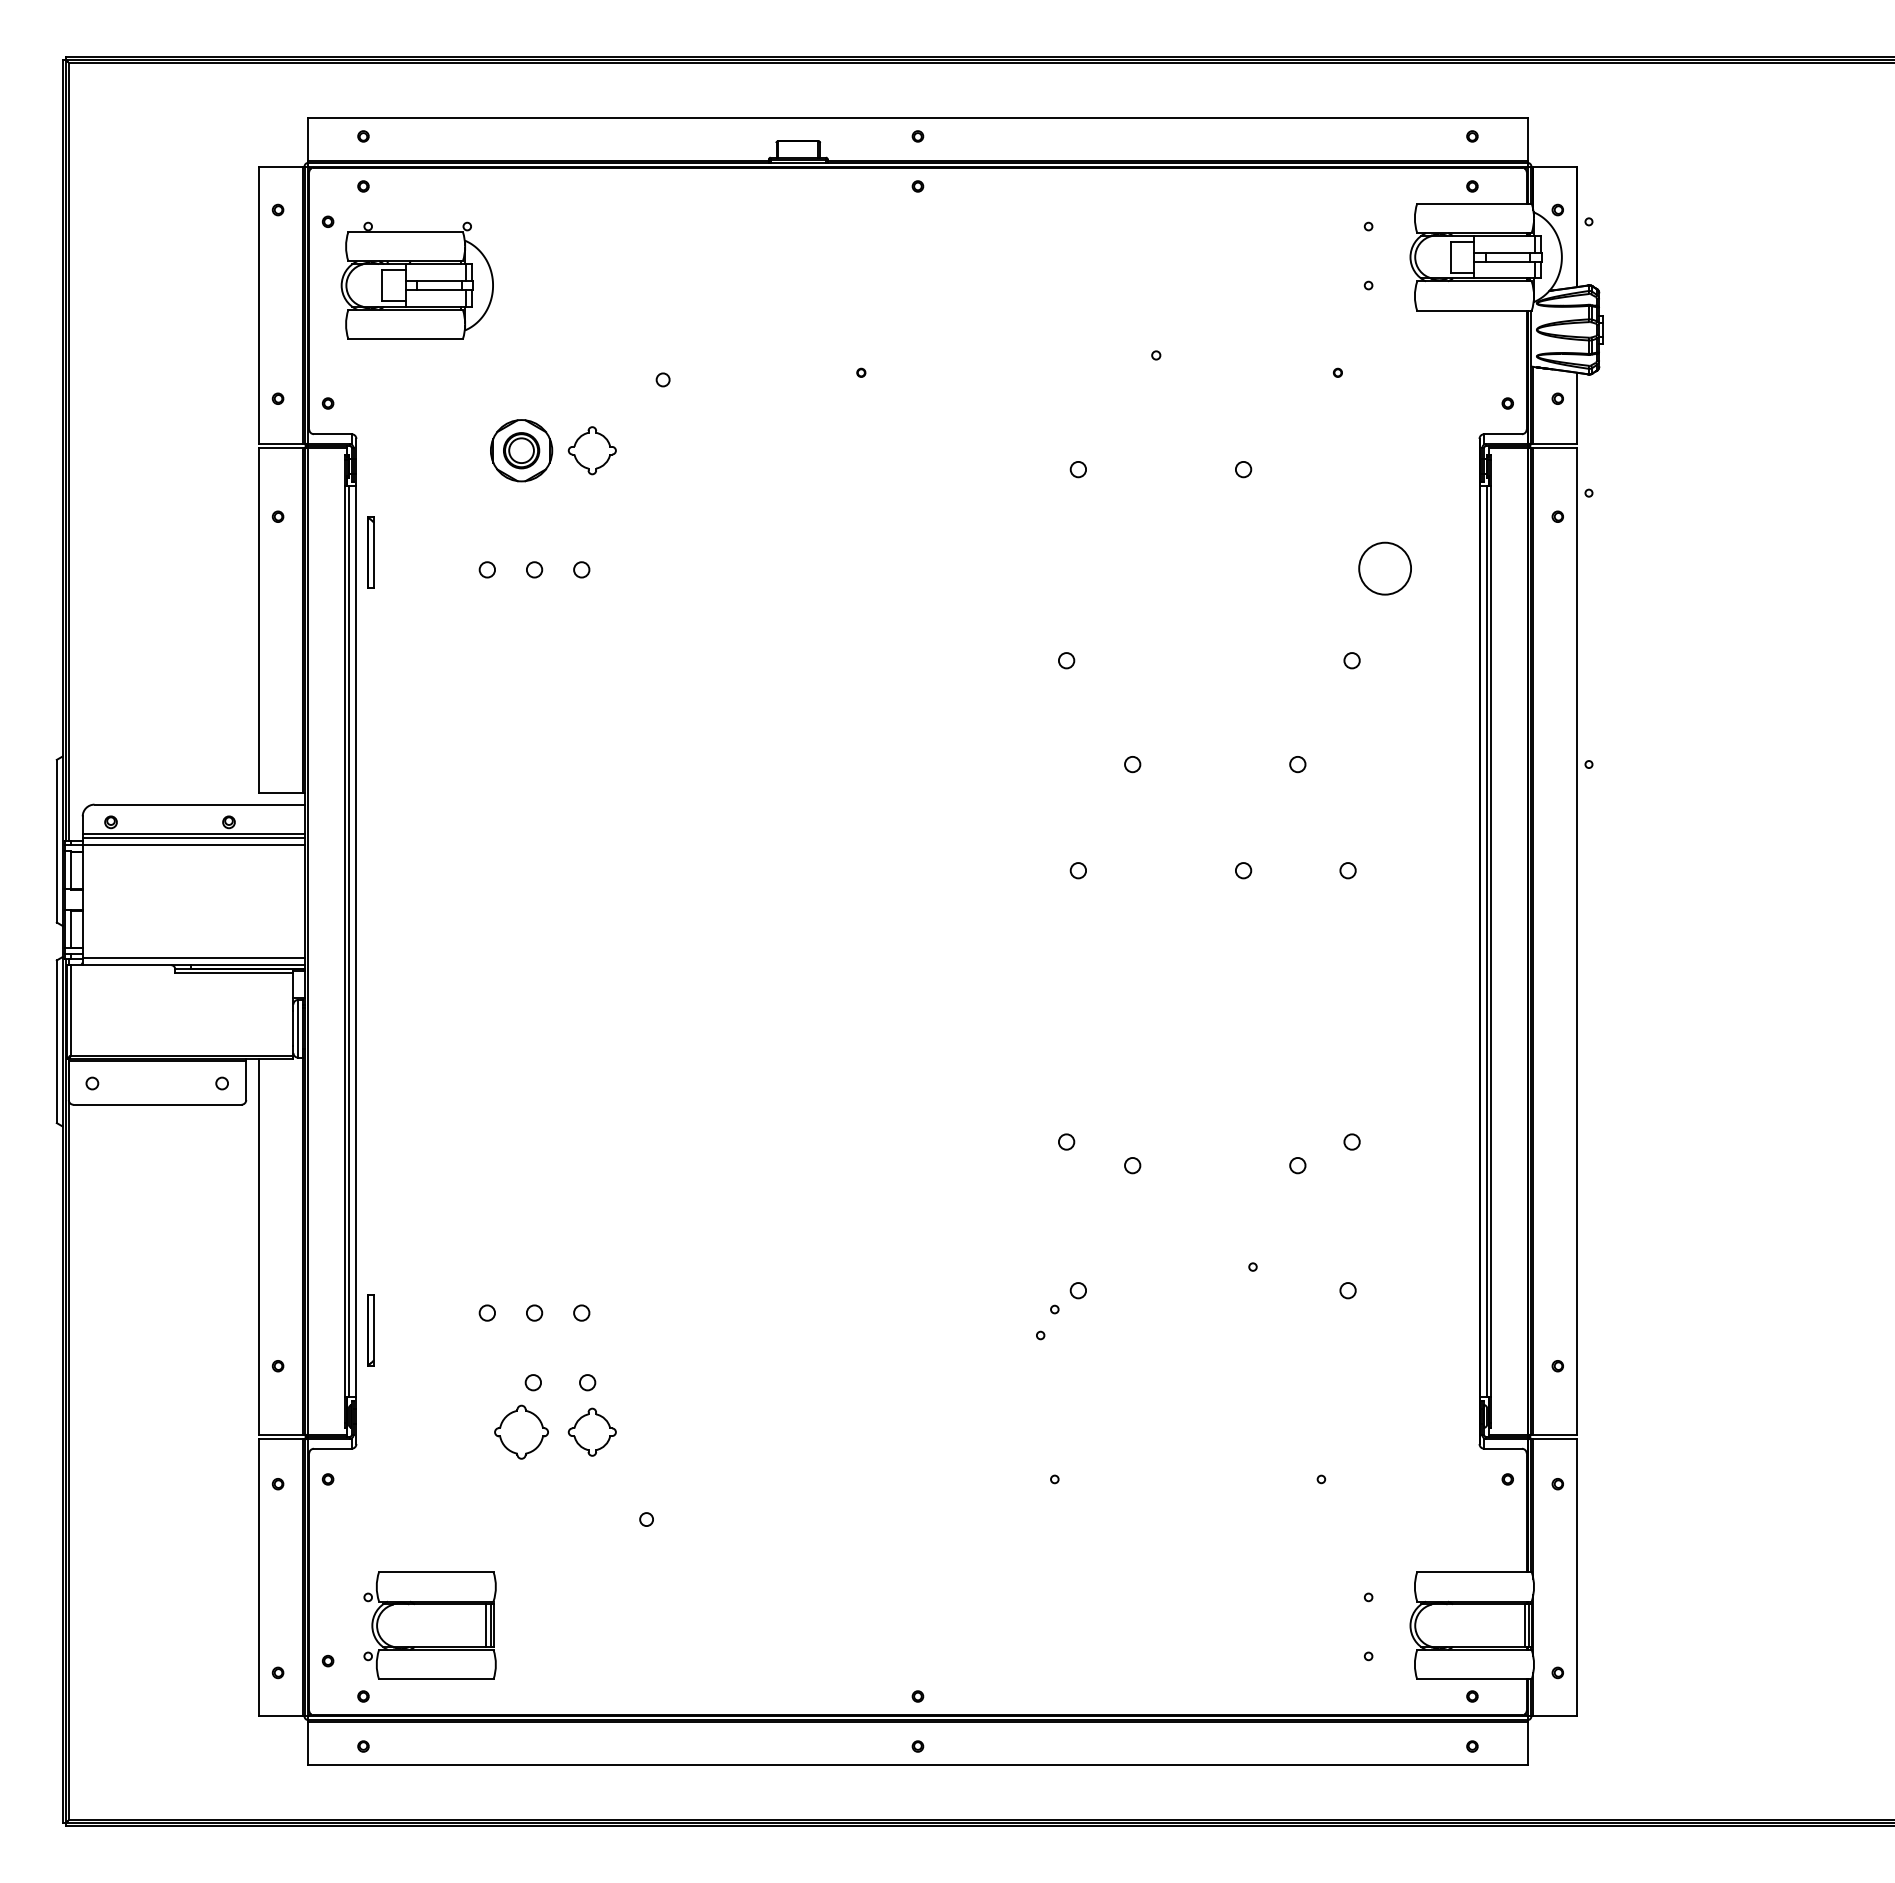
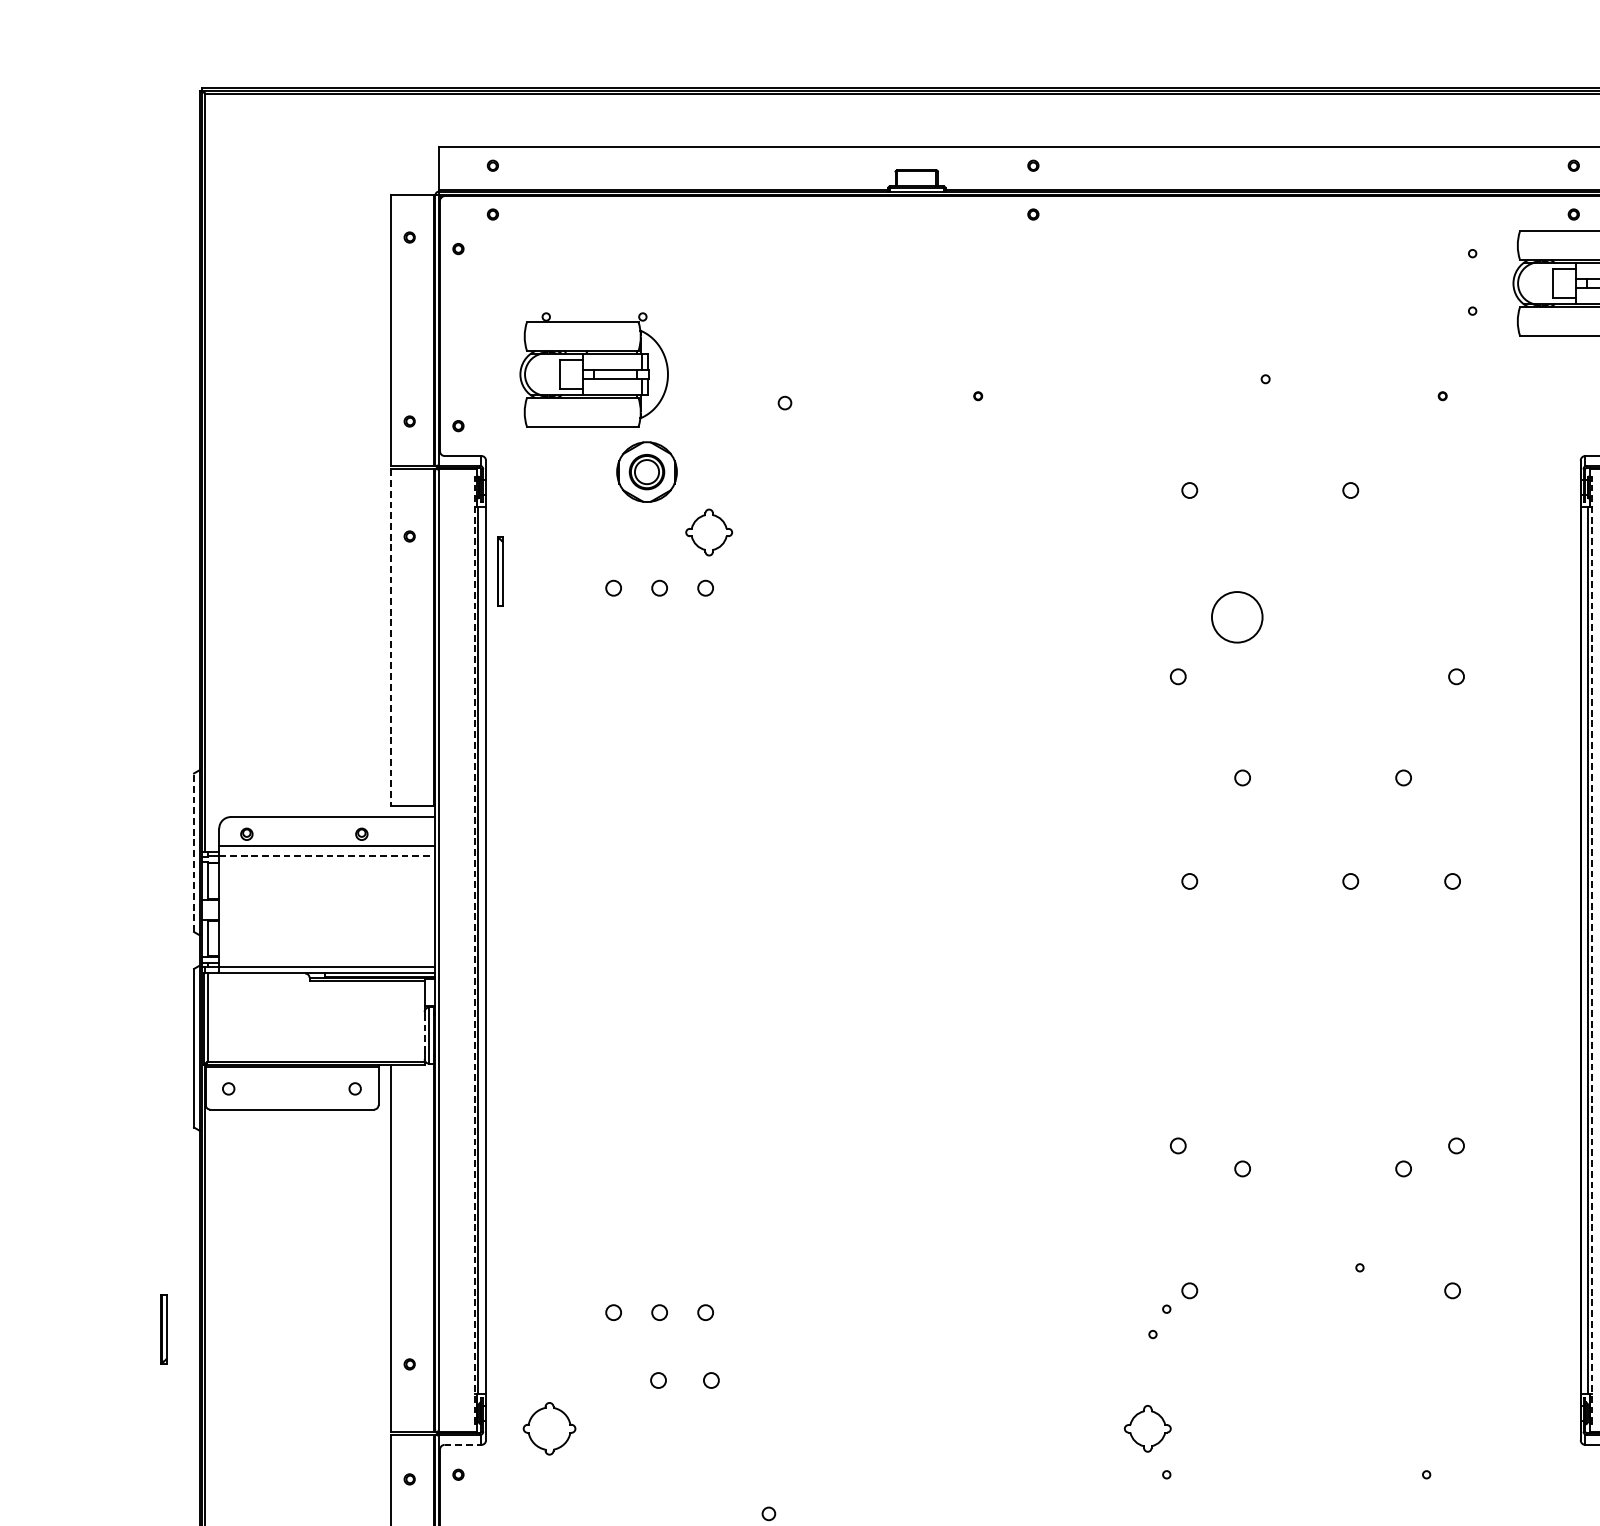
part: (416, 280) -> (593, 369), moved
part: (591, 450) -> (708, 532), moved
circle: (1384, 568) -> (1236, 617), moved
line: (259, 620) -> (391, 637), solid -> dashed
line: (193, 837) -> (327, 849), removed
line: (56, 840) -> (193, 852), solid -> dashed
line: (193, 844) -> (327, 855), solid -> dashed
line: (344, 940) -> (474, 949), solid -> dashed
line: (1491, 940) -> (1592, 949), solid -> dashed
line: (293, 1028) -> (424, 1035), solid -> dashed
part: (370, 1330) -> (163, 1329), moved
part: (521, 1431) -> (549, 1428), moved
part: (591, 1431) -> (1146, 1428), moved
line: (332, 1448) -> (462, 1444), solid -> dashed

